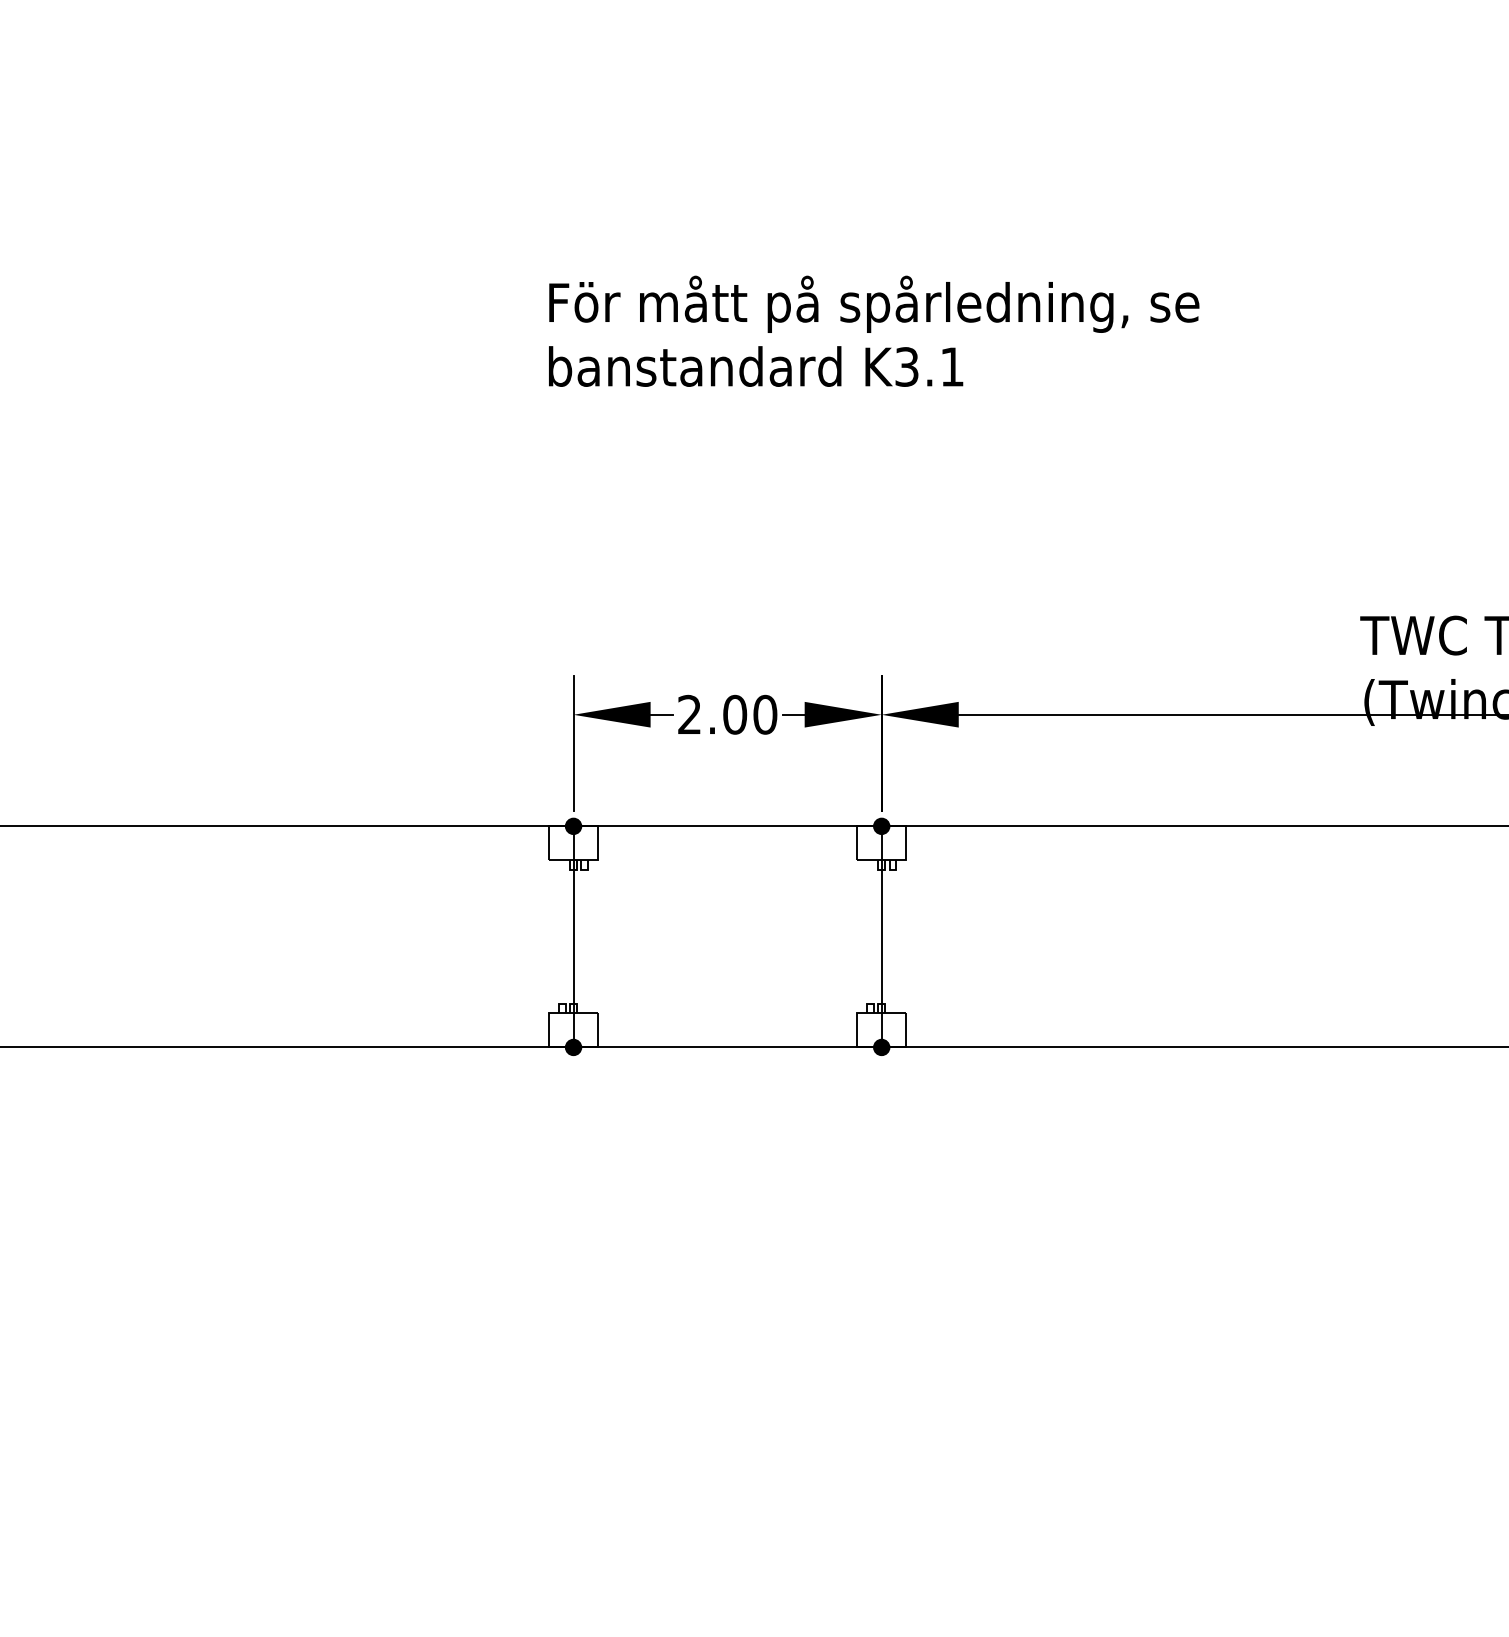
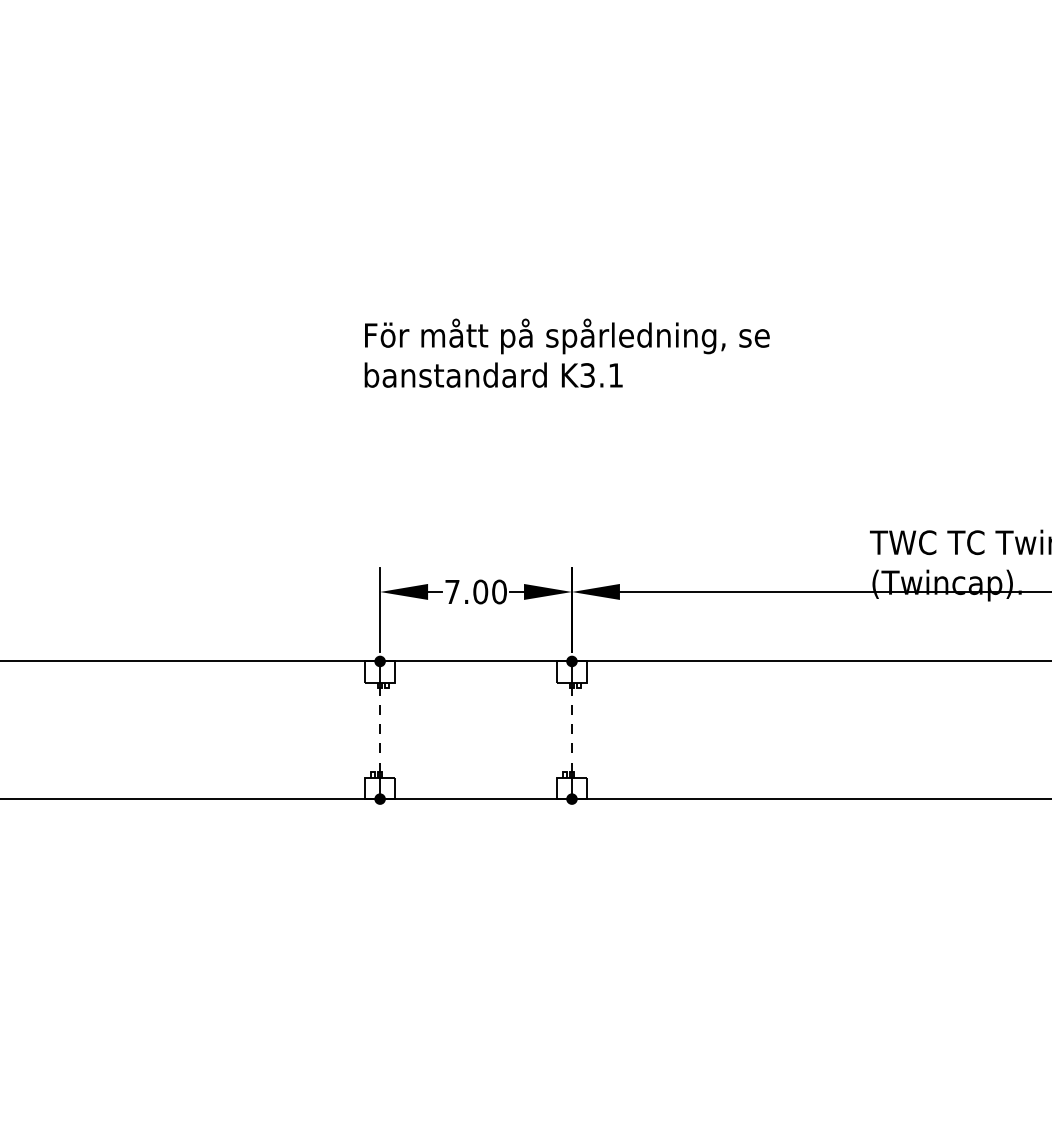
text: (689, 713) -> (452, 591), 2.00 -> 7.00
line: (574, 937) -> (380, 730), solid -> dashed
line: (880, 937) -> (571, 730), solid -> dashed

